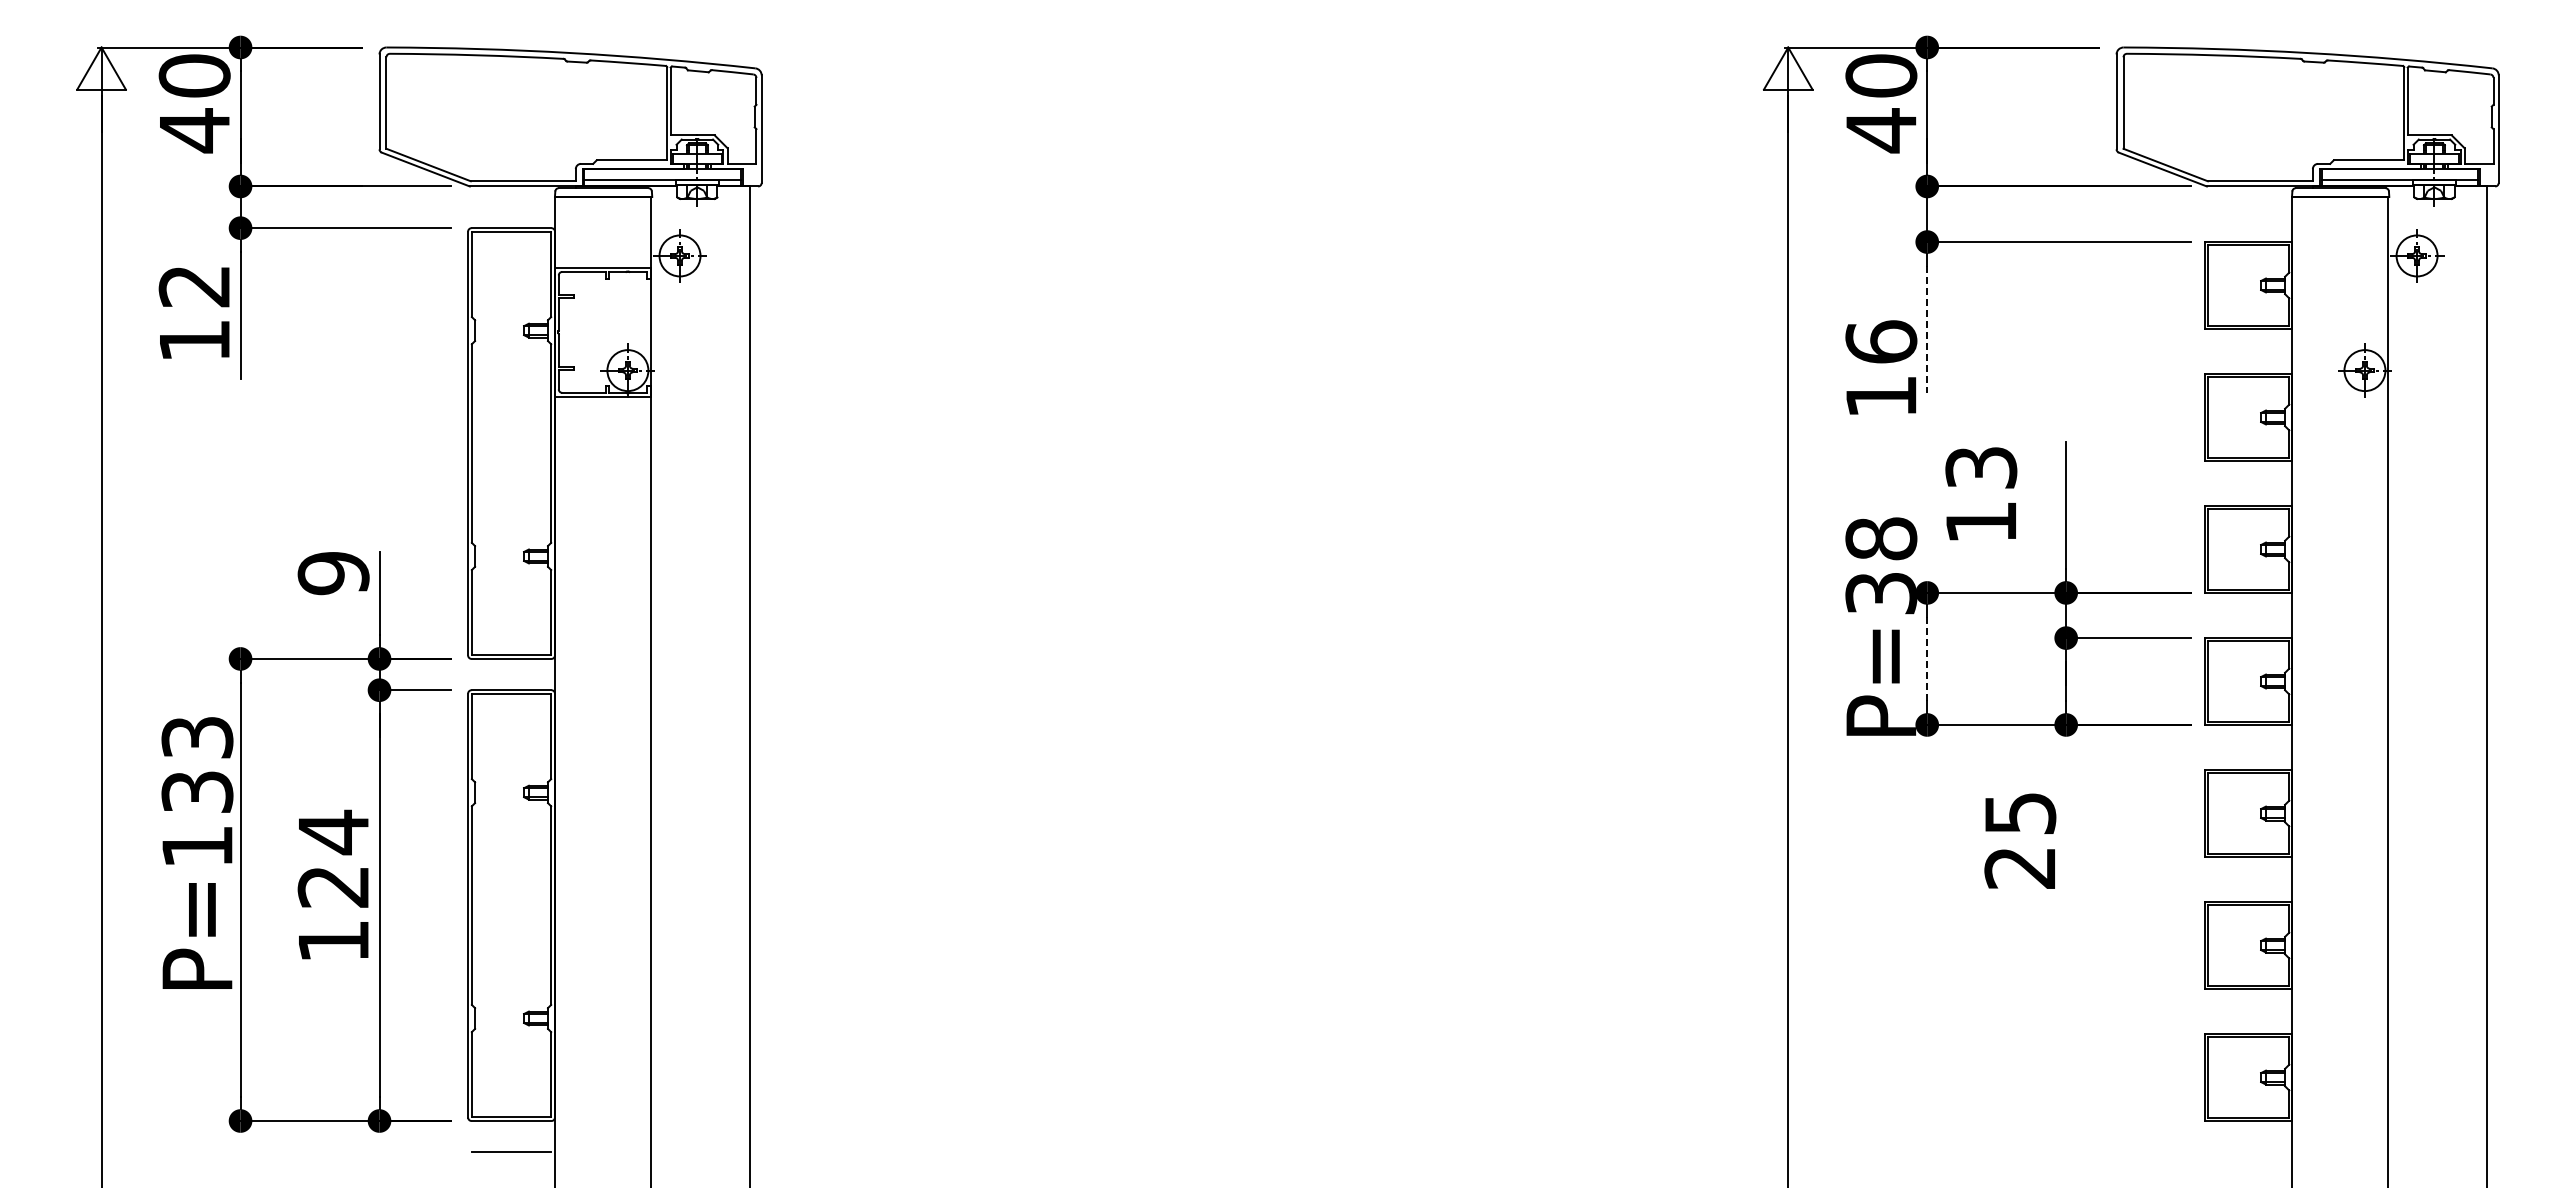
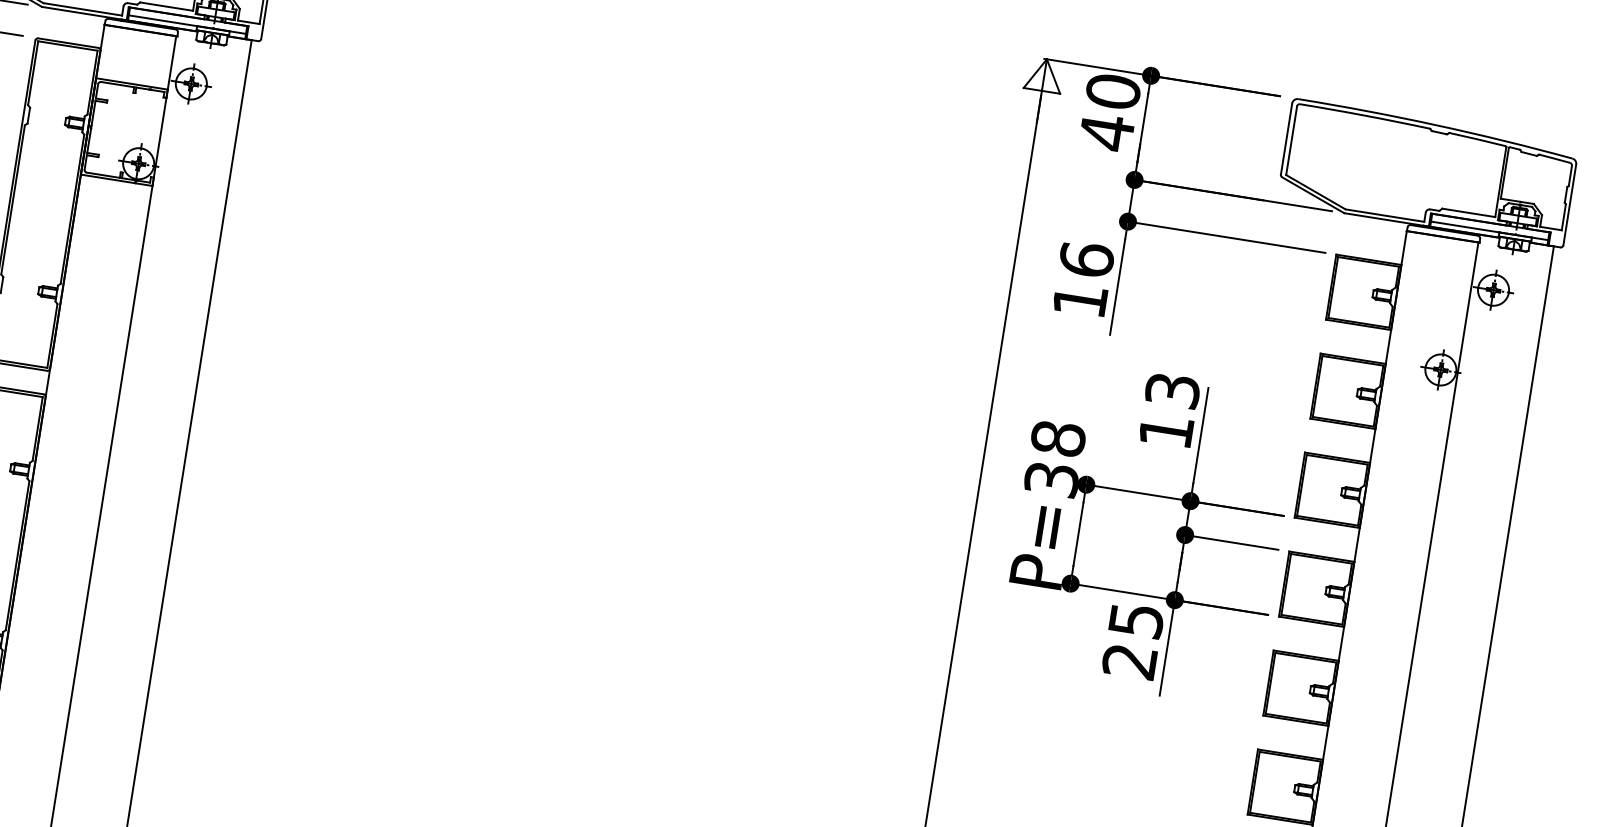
line: (1927, 329) -> (1117, 287), dashed -> solid
text: (1881, 367) -> (1083, 278), moved
text: (1981, 493) -> (1169, 409), moved
line: (1927, 658) -> (1078, 533), dashed -> solid
line: (2066, 788) -> (1167, 647), added
text: (2020, 840) -> (1133, 640), moved

